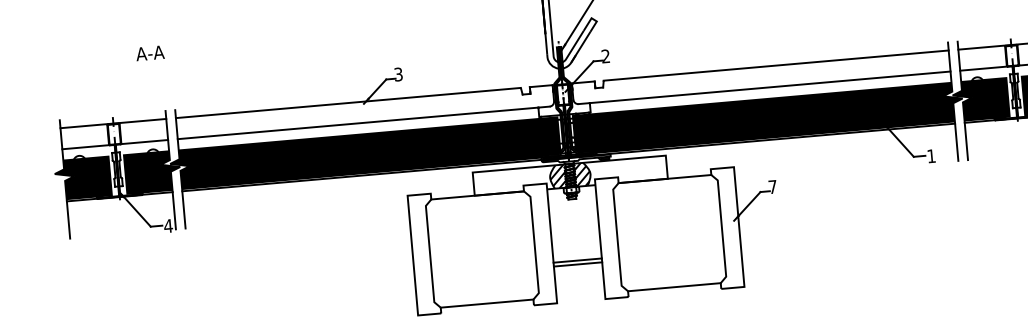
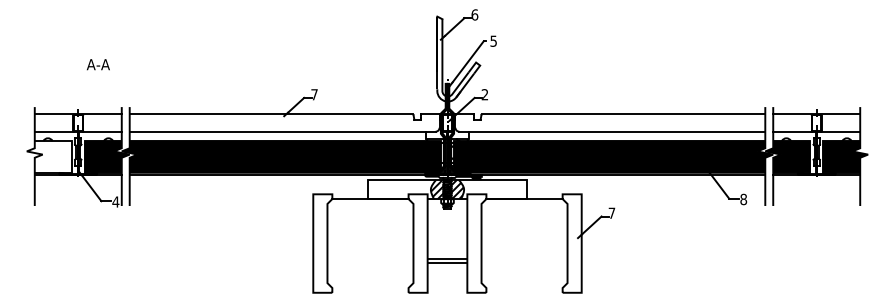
text: (150, 53) -> (98, 64), moved
text: (398, 74) -> (314, 94), 3 -> 7
text: (931, 156) -> (743, 199), 1 -> 8
fill: (81, 177) -> (48, 156), removed
line: (674, 287) -> (524, 288), removed
line: (487, 304) -> (370, 288), removed

